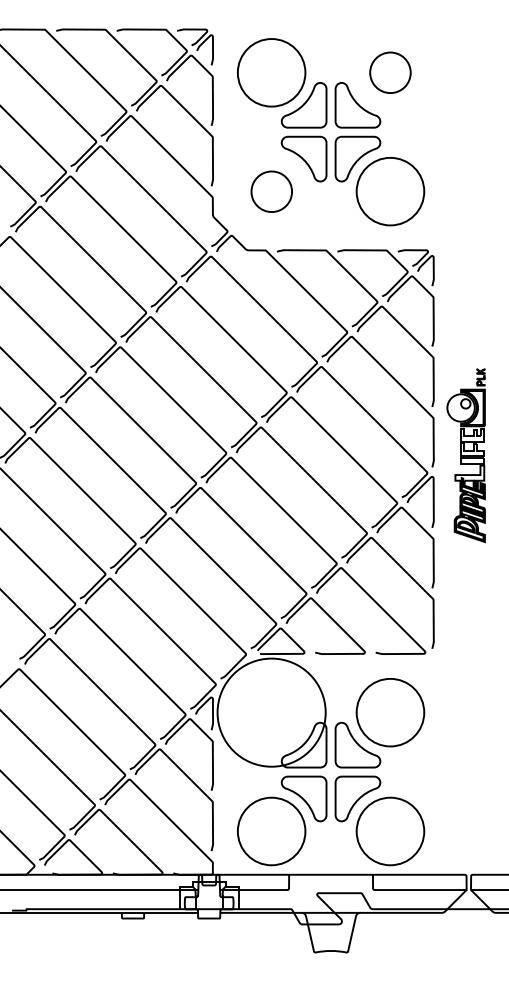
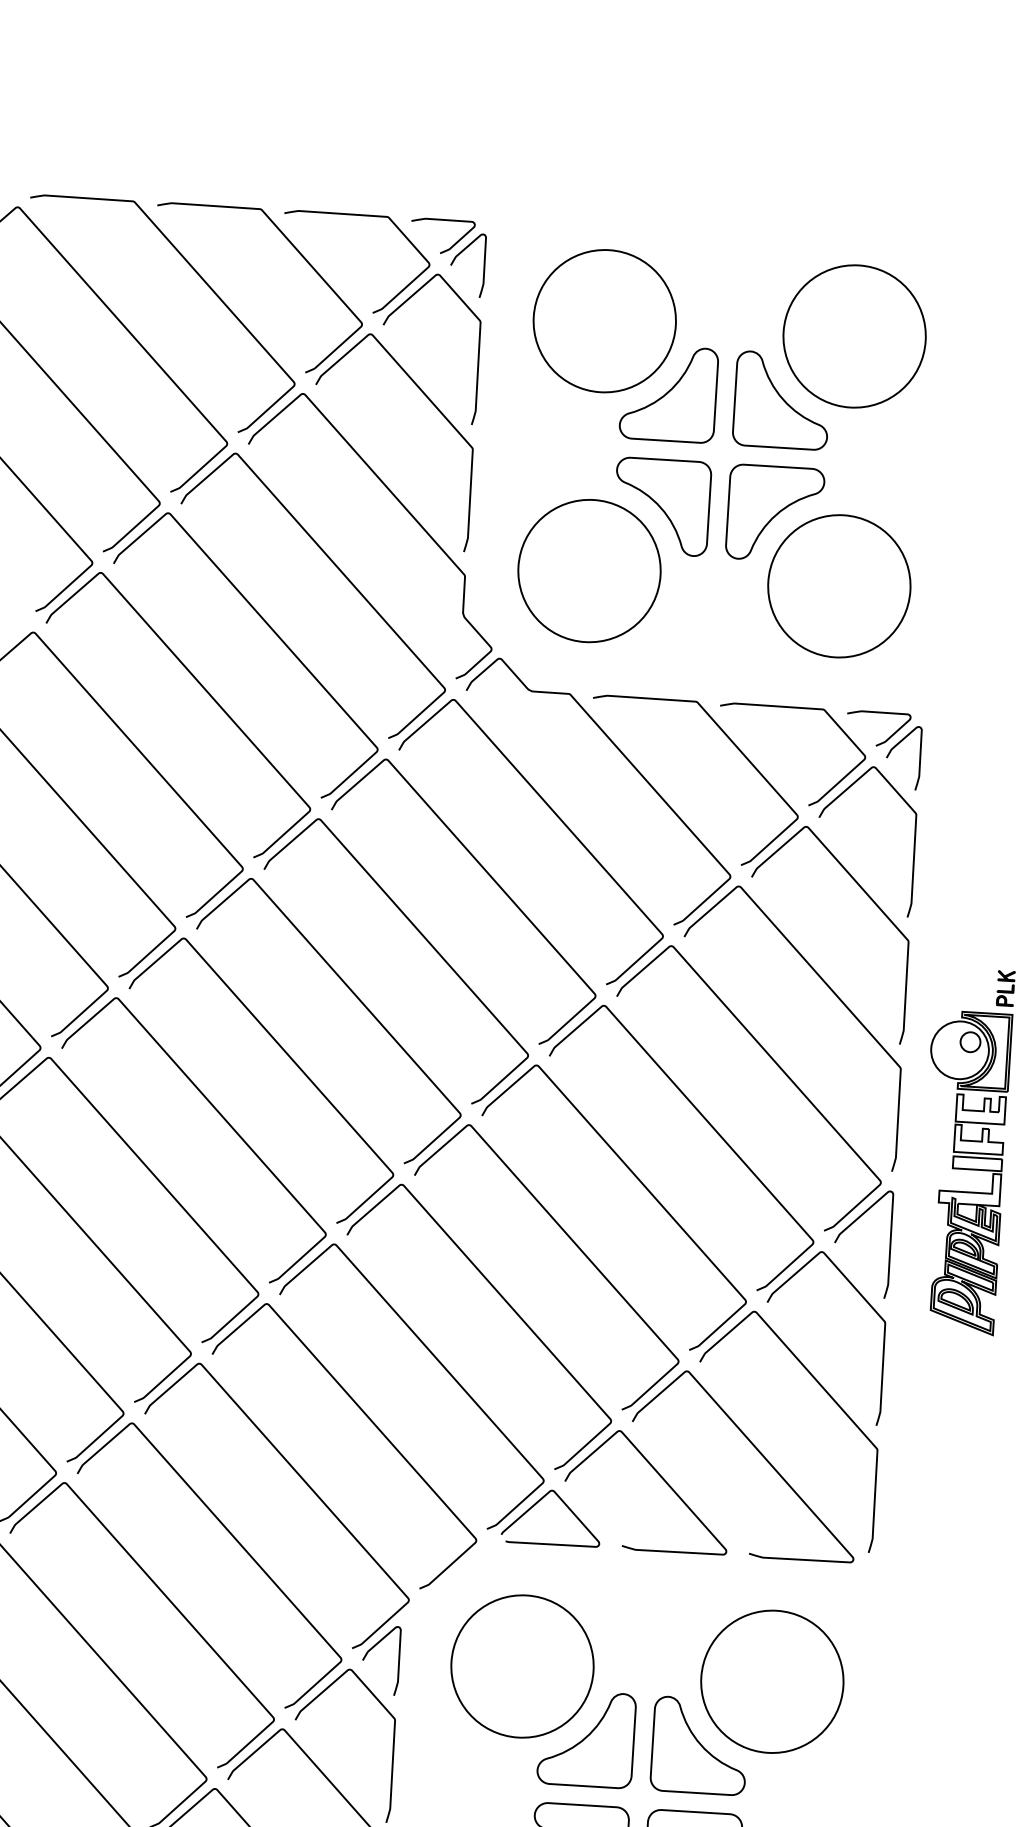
circle: (390, 72) -> (854, 335), size x1.67
circle: (271, 191) -> (589, 570), size x1.67
circle: (271, 712) -> (522, 1666), size x0.62

